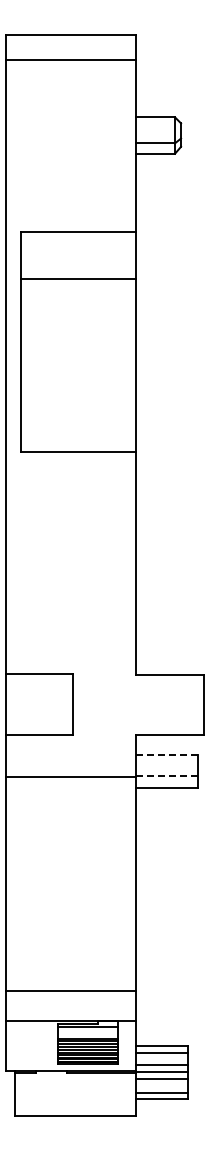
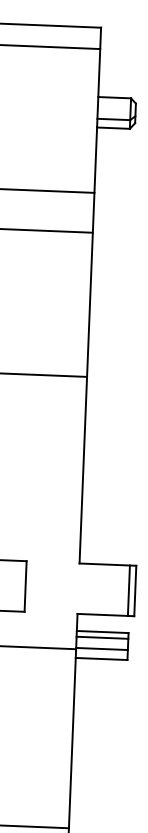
line: (196, 704) -> (129, 590), added
line: (166, 755) -> (102, 632), dashed -> solid
line: (166, 762) -> (102, 638), added
line: (166, 775) -> (101, 648), dashed -> solid

